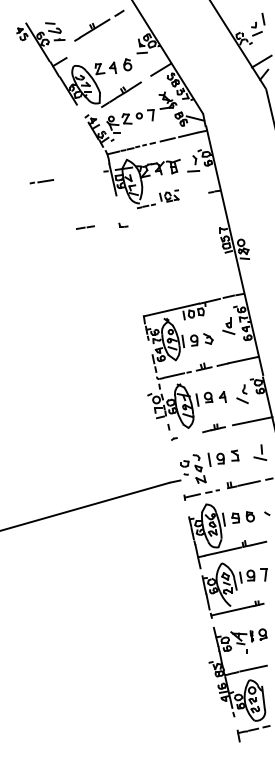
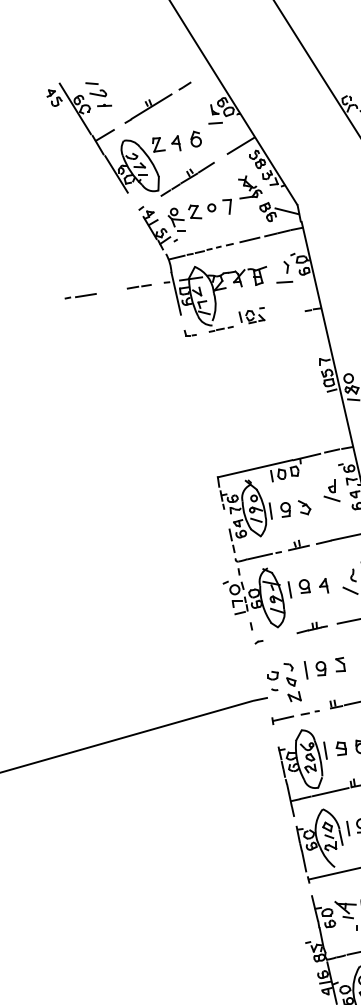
part: (99, 25) -> (158, 102), moved
part: (123, 224) -> (190, 332), moved
line: (85, 227) -> (139, 286), moved

